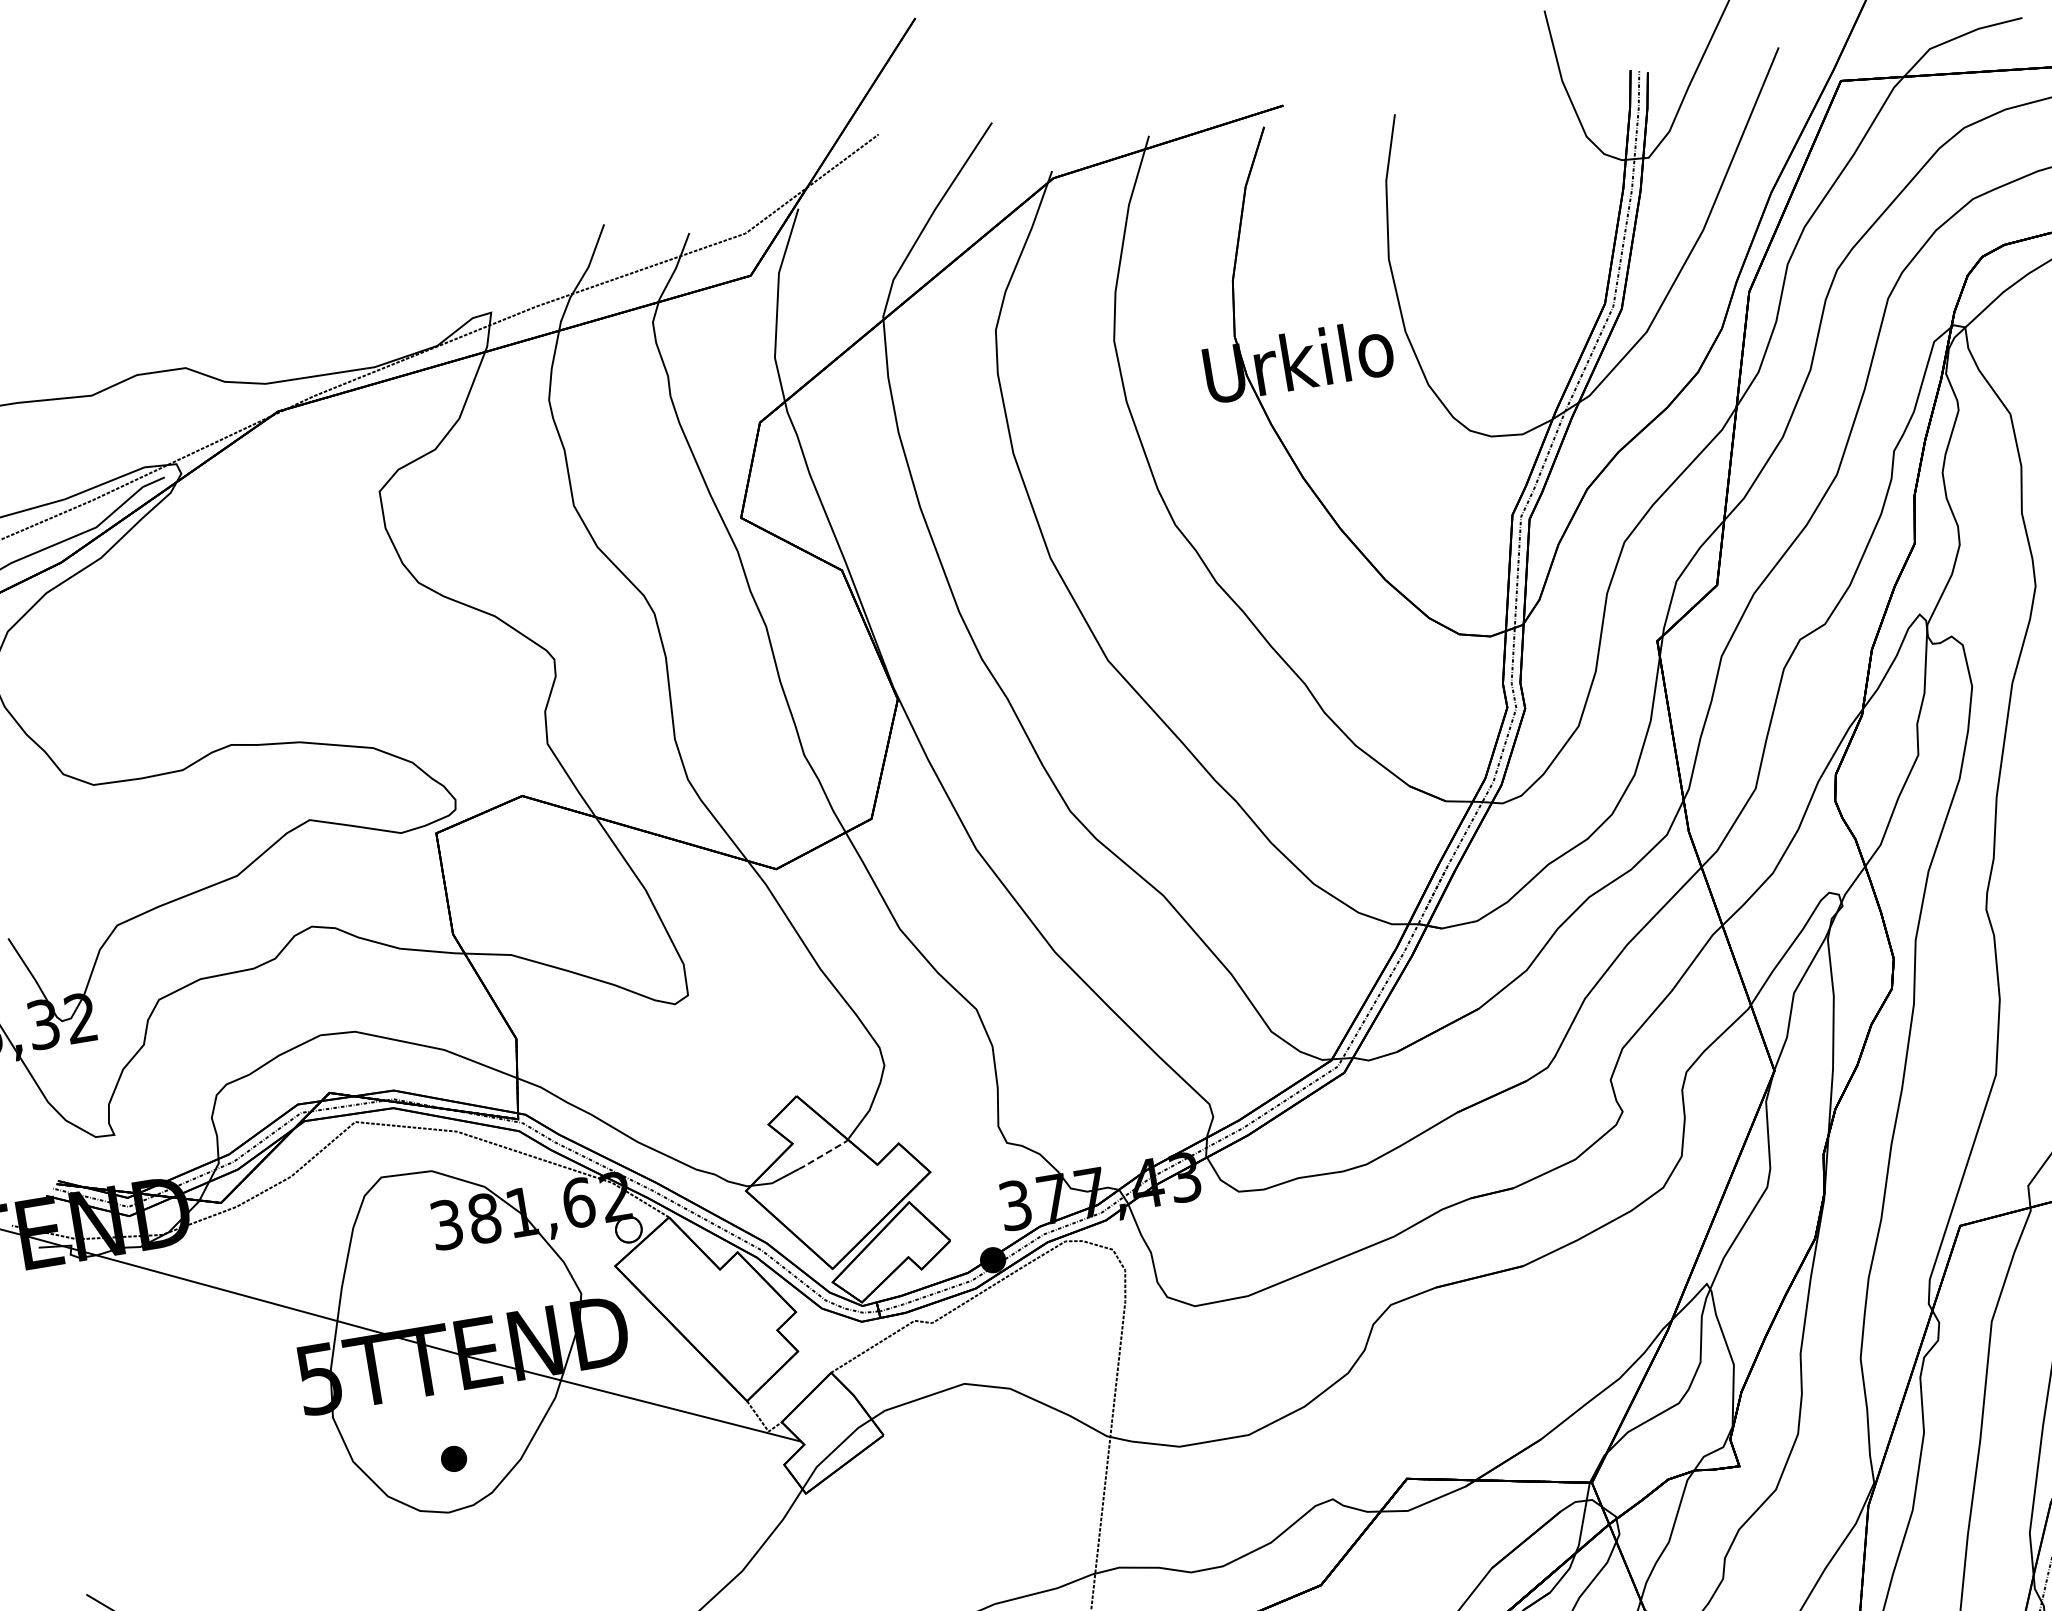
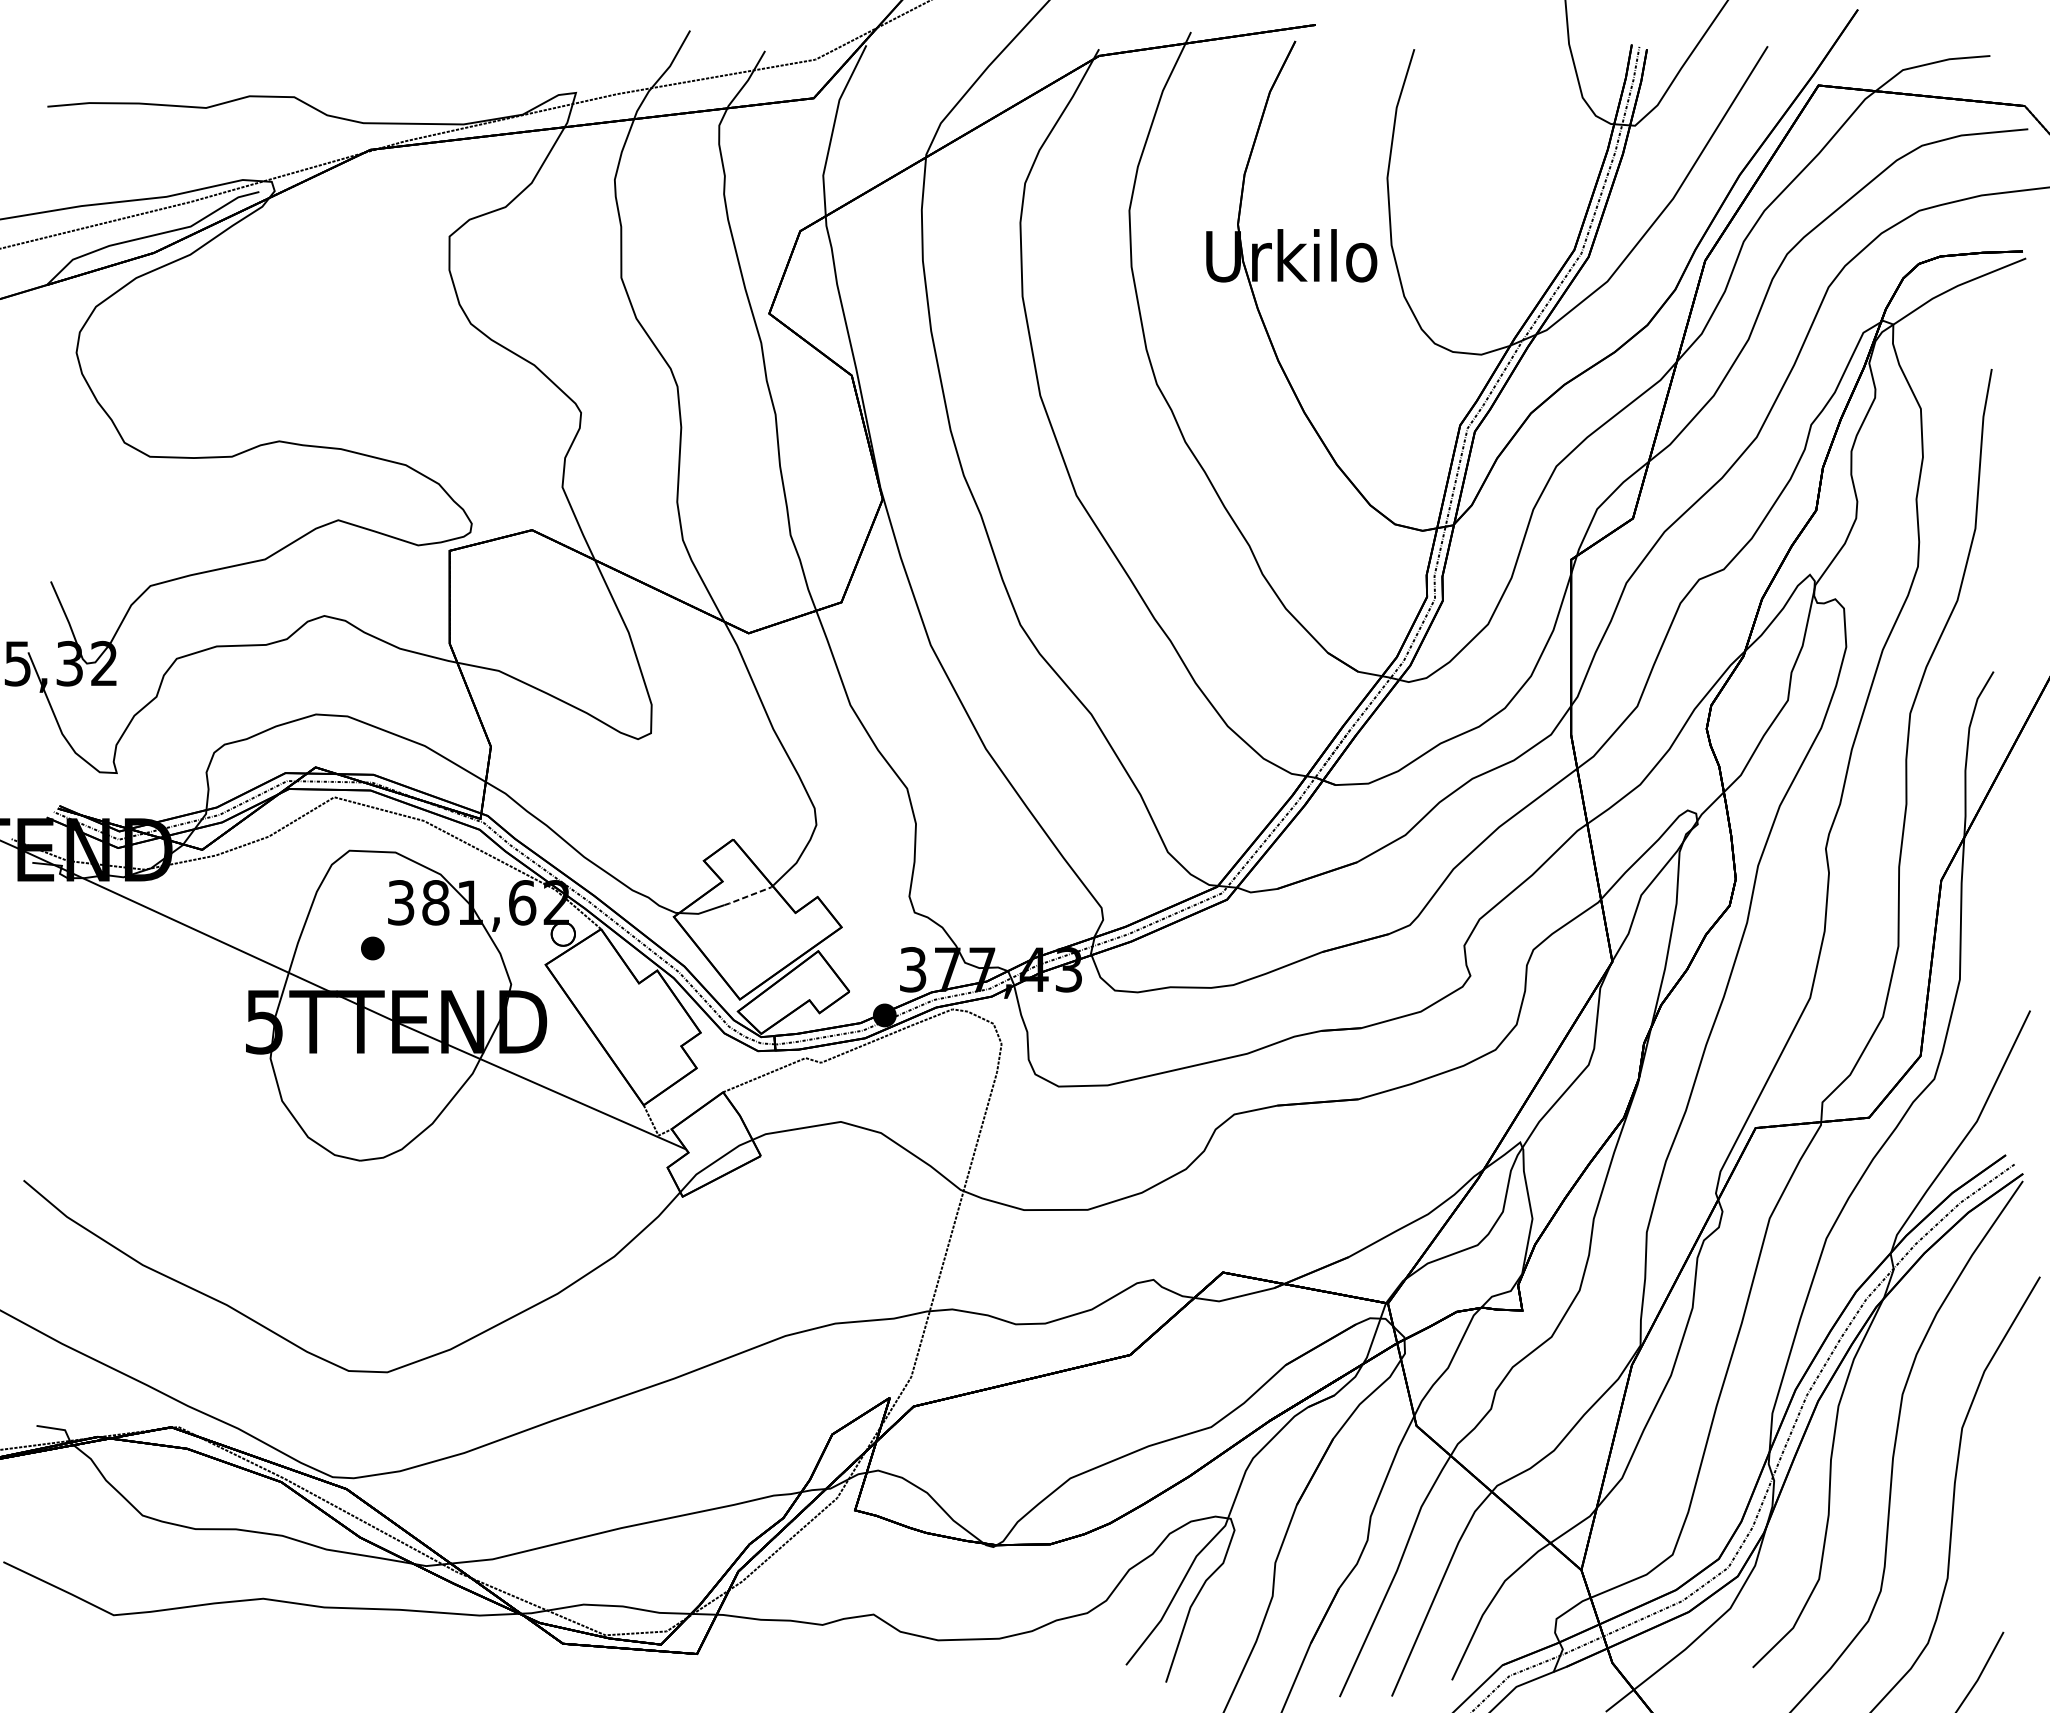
part: (453, 1459) -> (372, 948), moved

